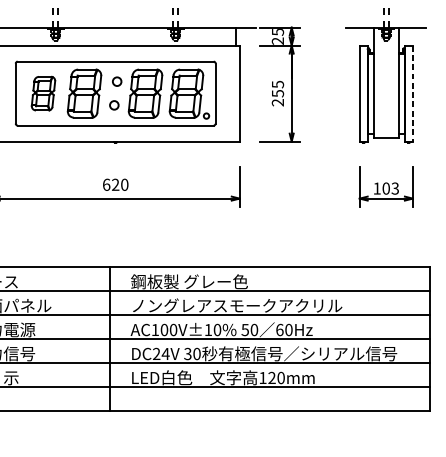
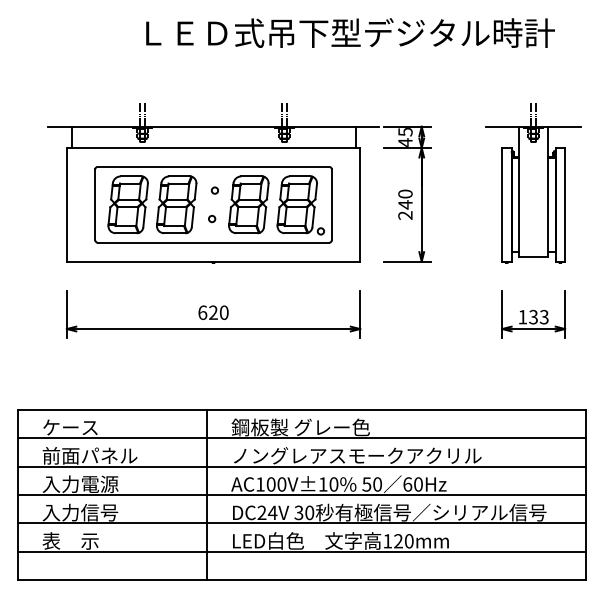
text: (277, 40) -> (405, 142), 25 -> 45
circle: (116, 81) -> (214, 190), size x0.62
text: (277, 89) -> (405, 199), 255 -> 240
part: (42, 93) -> (127, 204), size x1.43
line: (413, 93) -> (565, 204), dashed -> solid
circle: (114, 106) -> (212, 219), size x0.62
text: (386, 188) -> (533, 317), 103 -> 133

